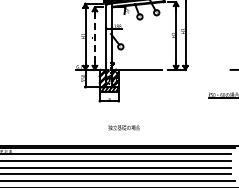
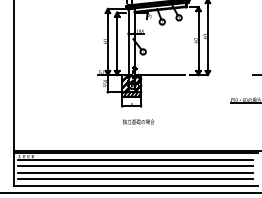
line: (95, 38) -> (117, 43), dashed -> solid
text: (124, 127) -> (138, 121), moved

